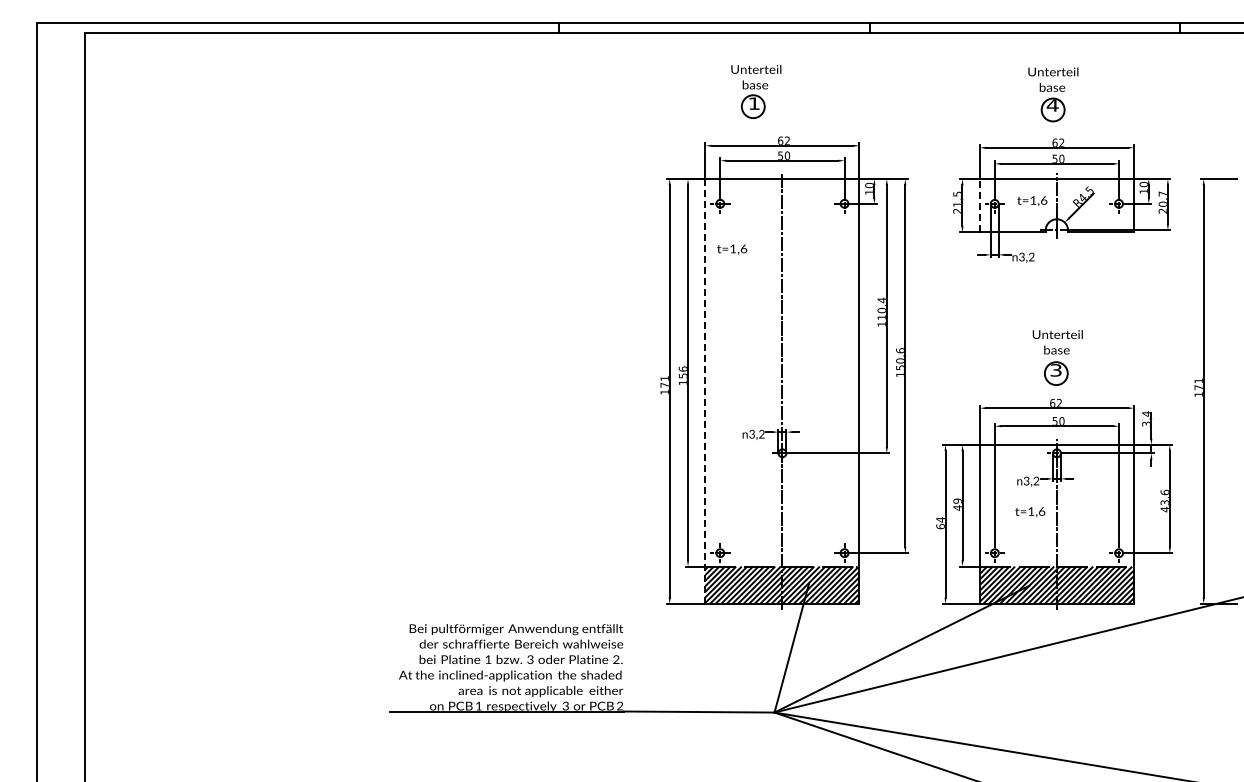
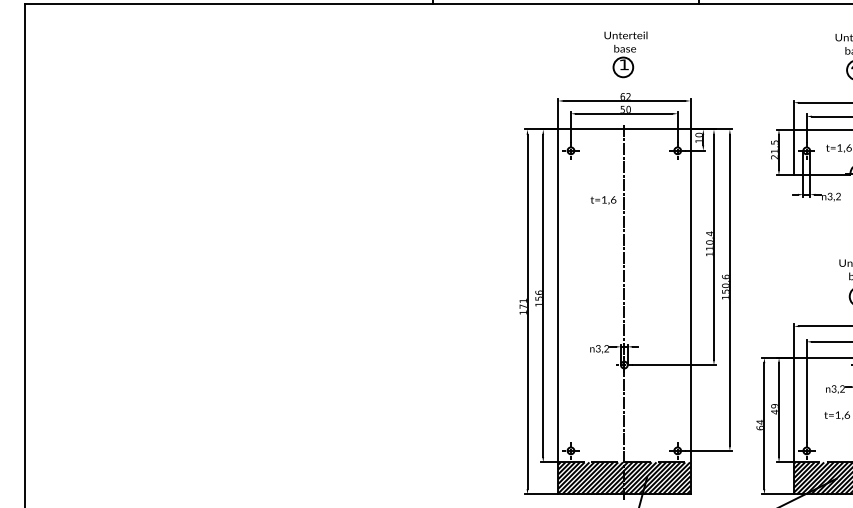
part: (756, 91) -> (626, 54), moved
line: (979, 205) -> (793, 152), dashed -> solid
text: (732, 249) -> (603, 200), moved
line: (705, 390) -> (558, 311), dashed -> solid

